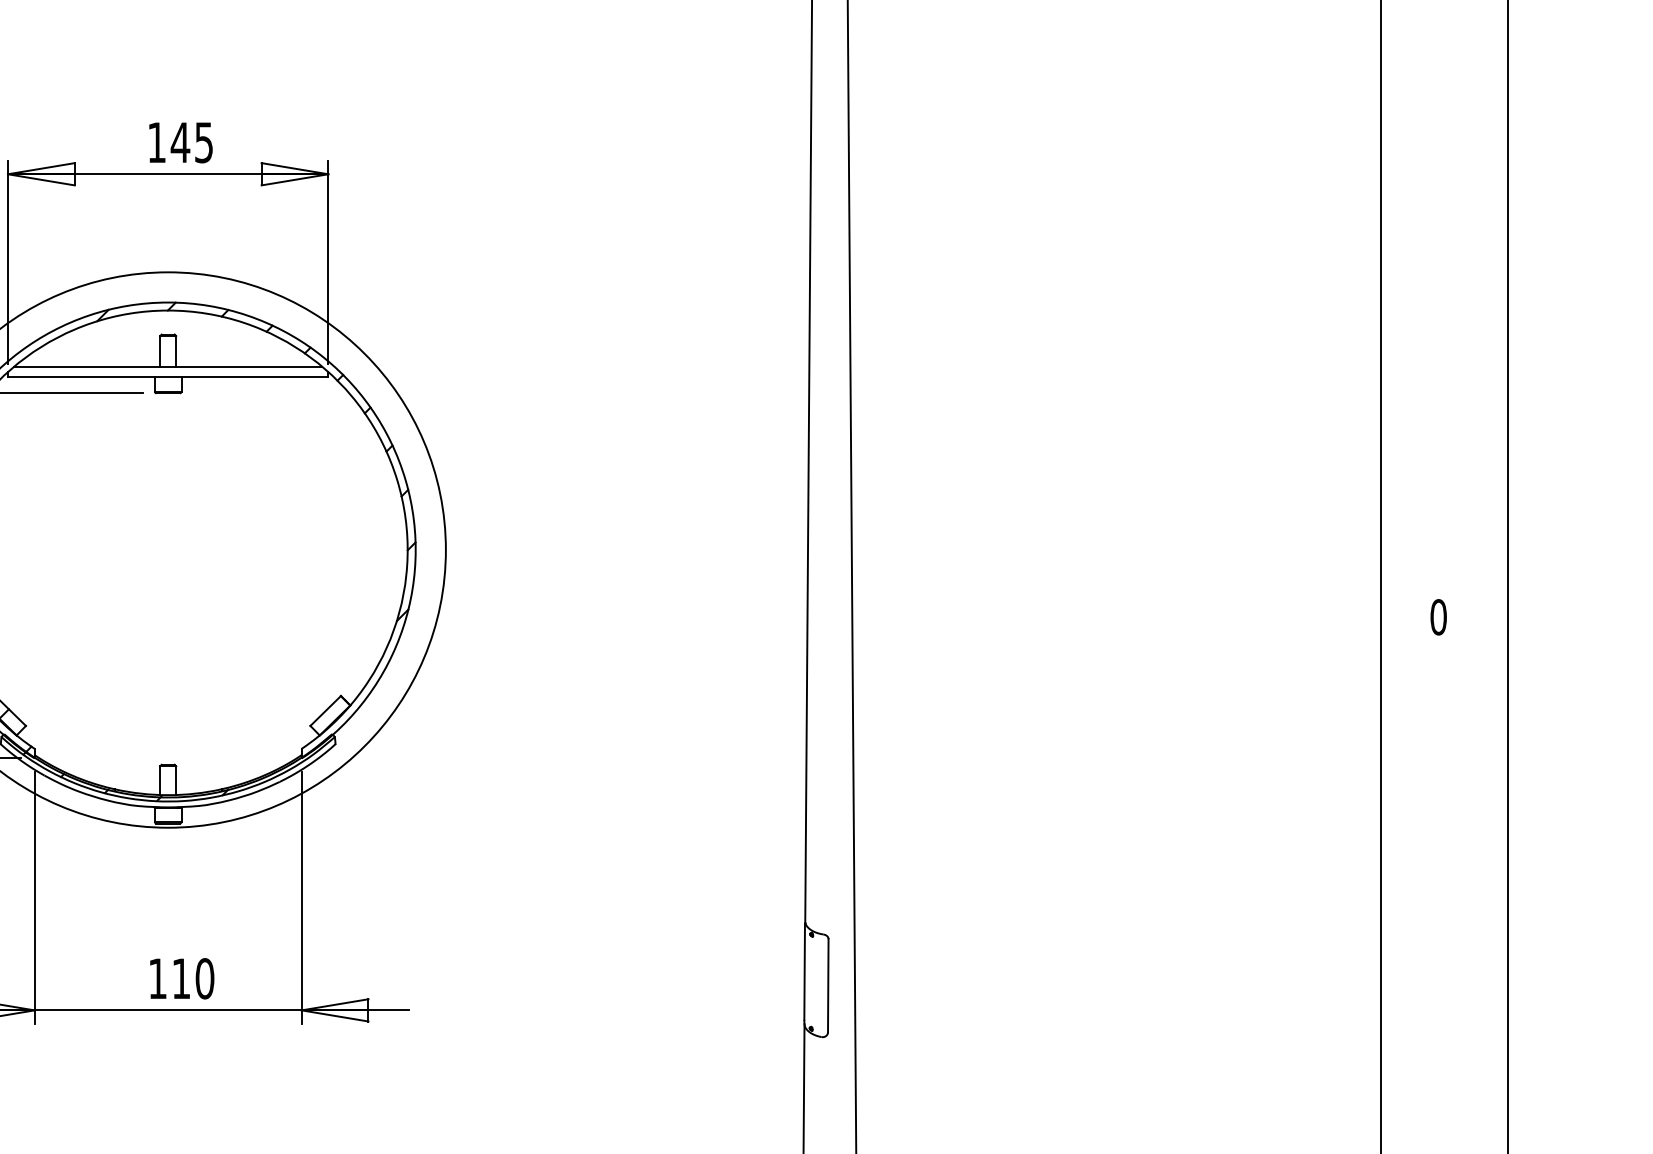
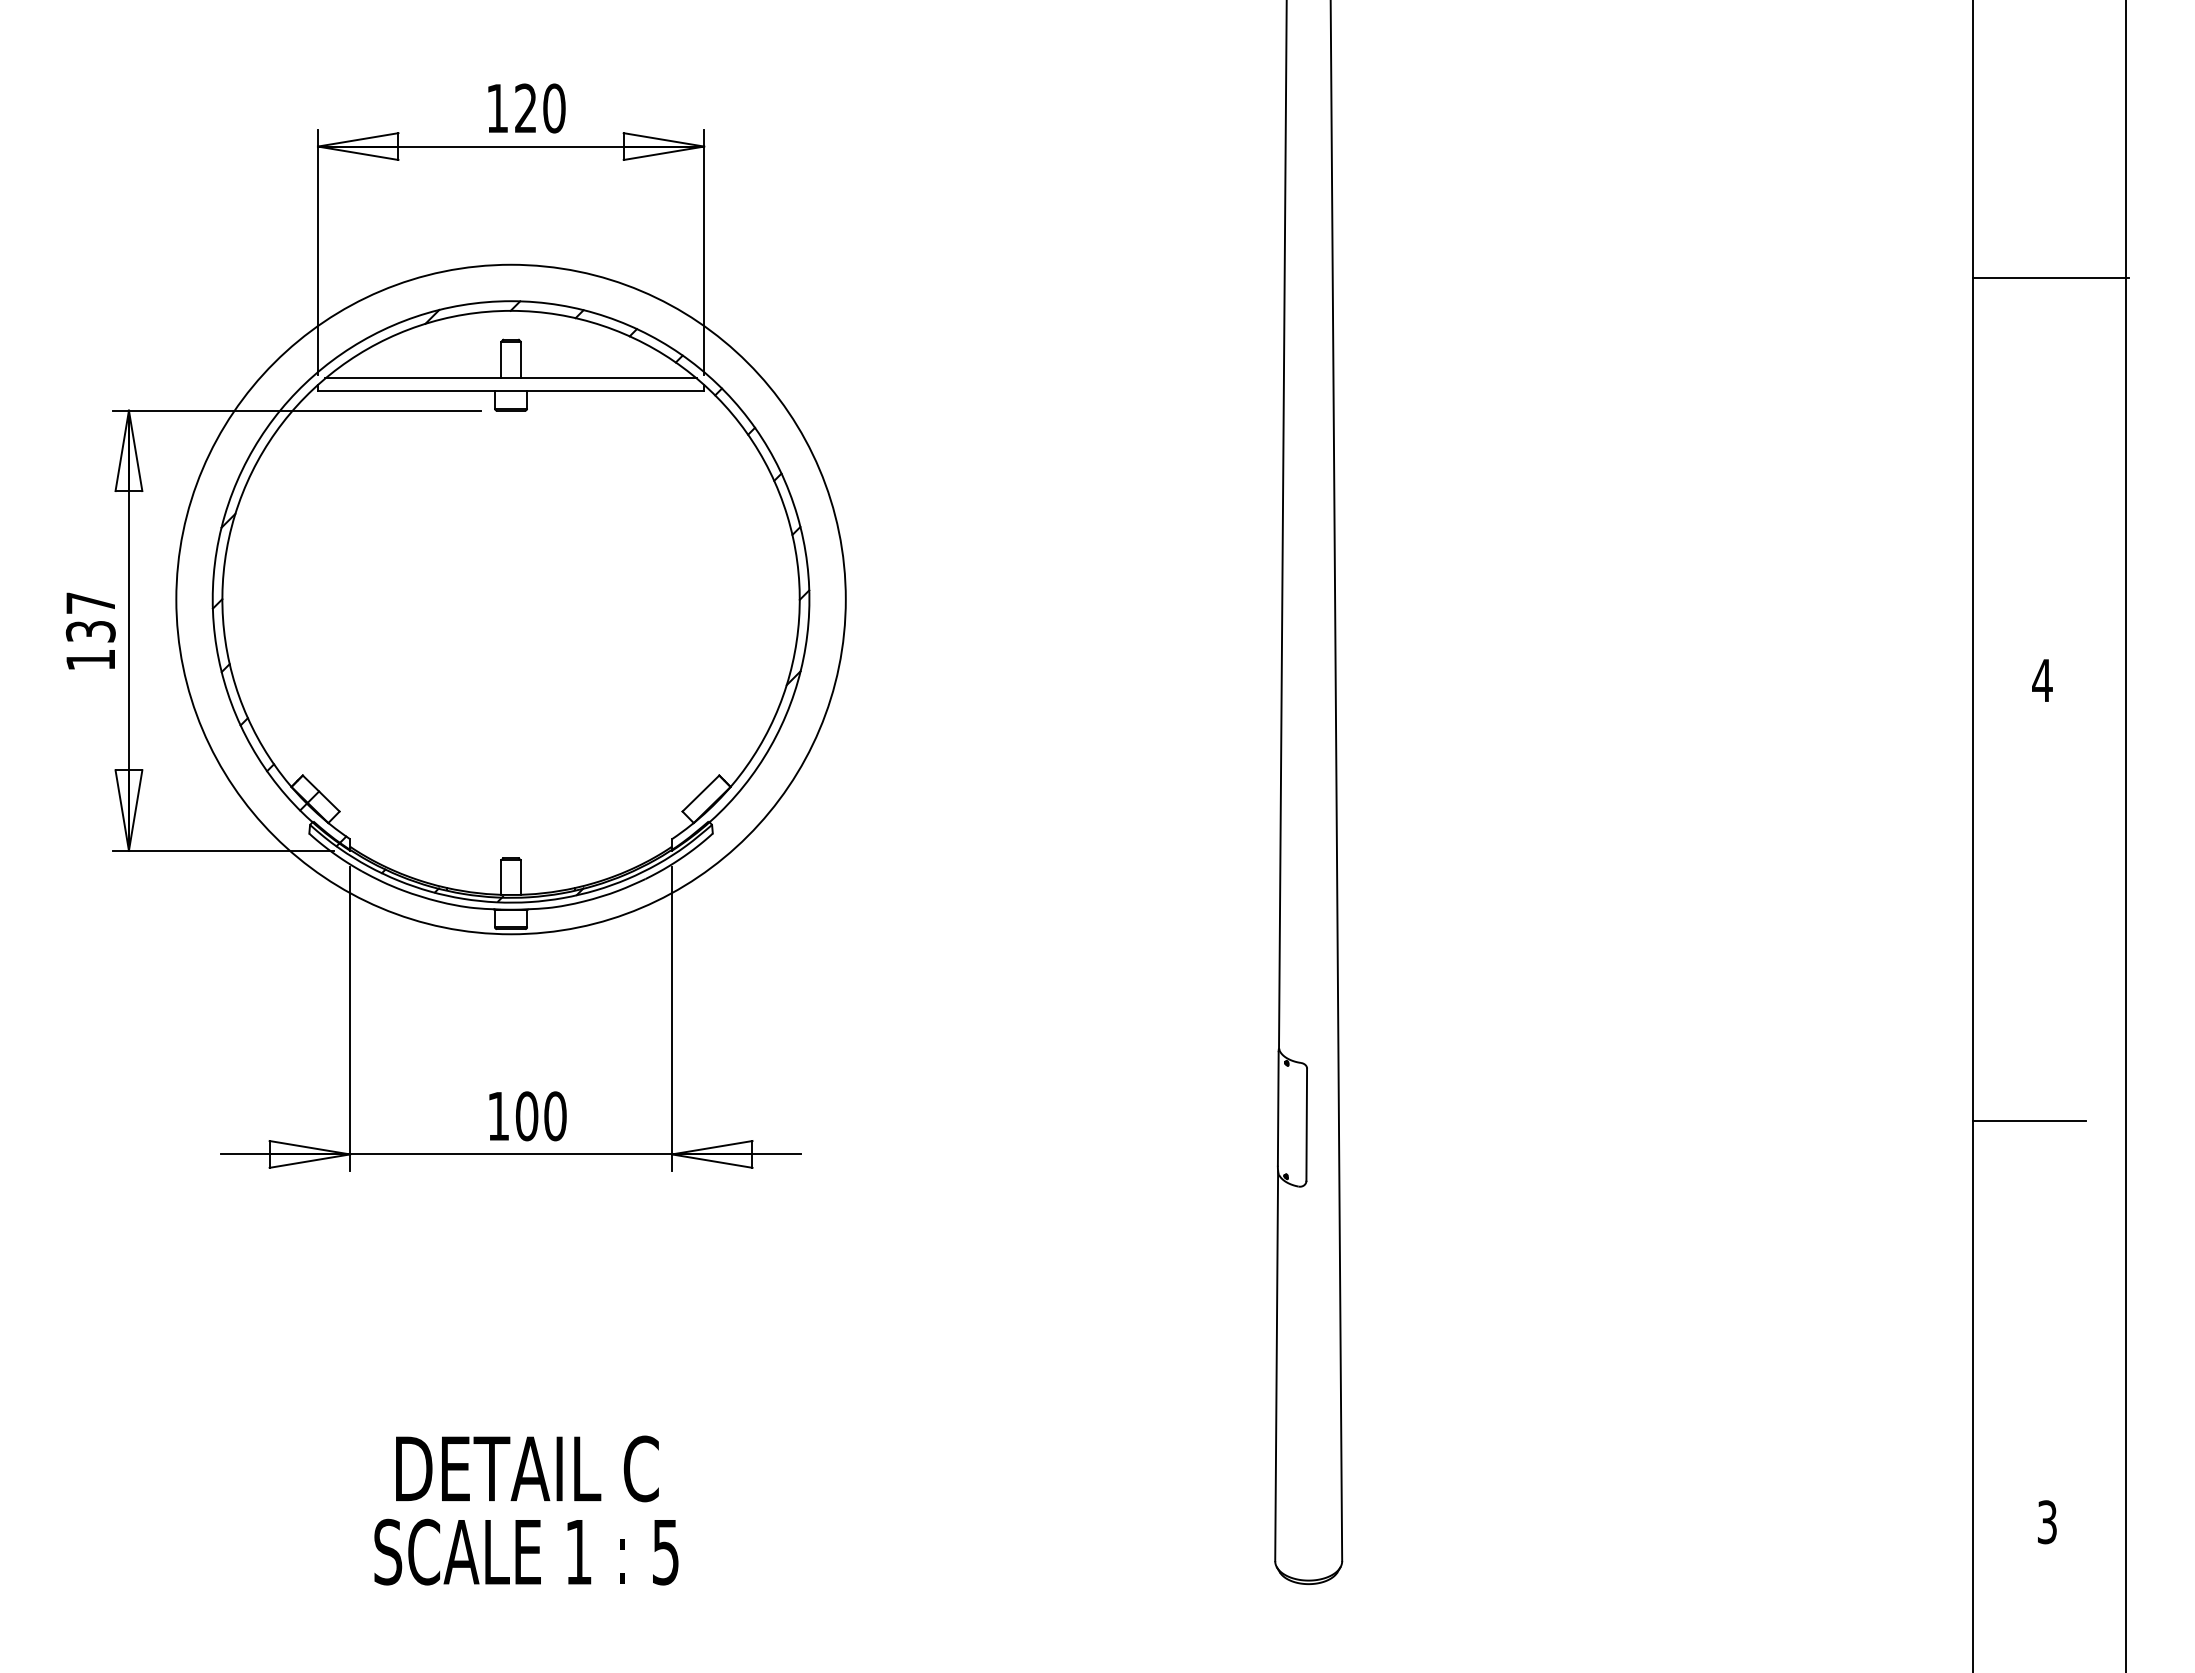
text: (191, 142) -> (539, 108), 145 -> 120
line: (1446, 282) -> (2051, 277), added
text: (1438, 617) -> (2042, 680), 0 -> 4
text: (180, 978) -> (526, 1116), 110 -> 100
line: (1427, 983) -> (2029, 1121), added

